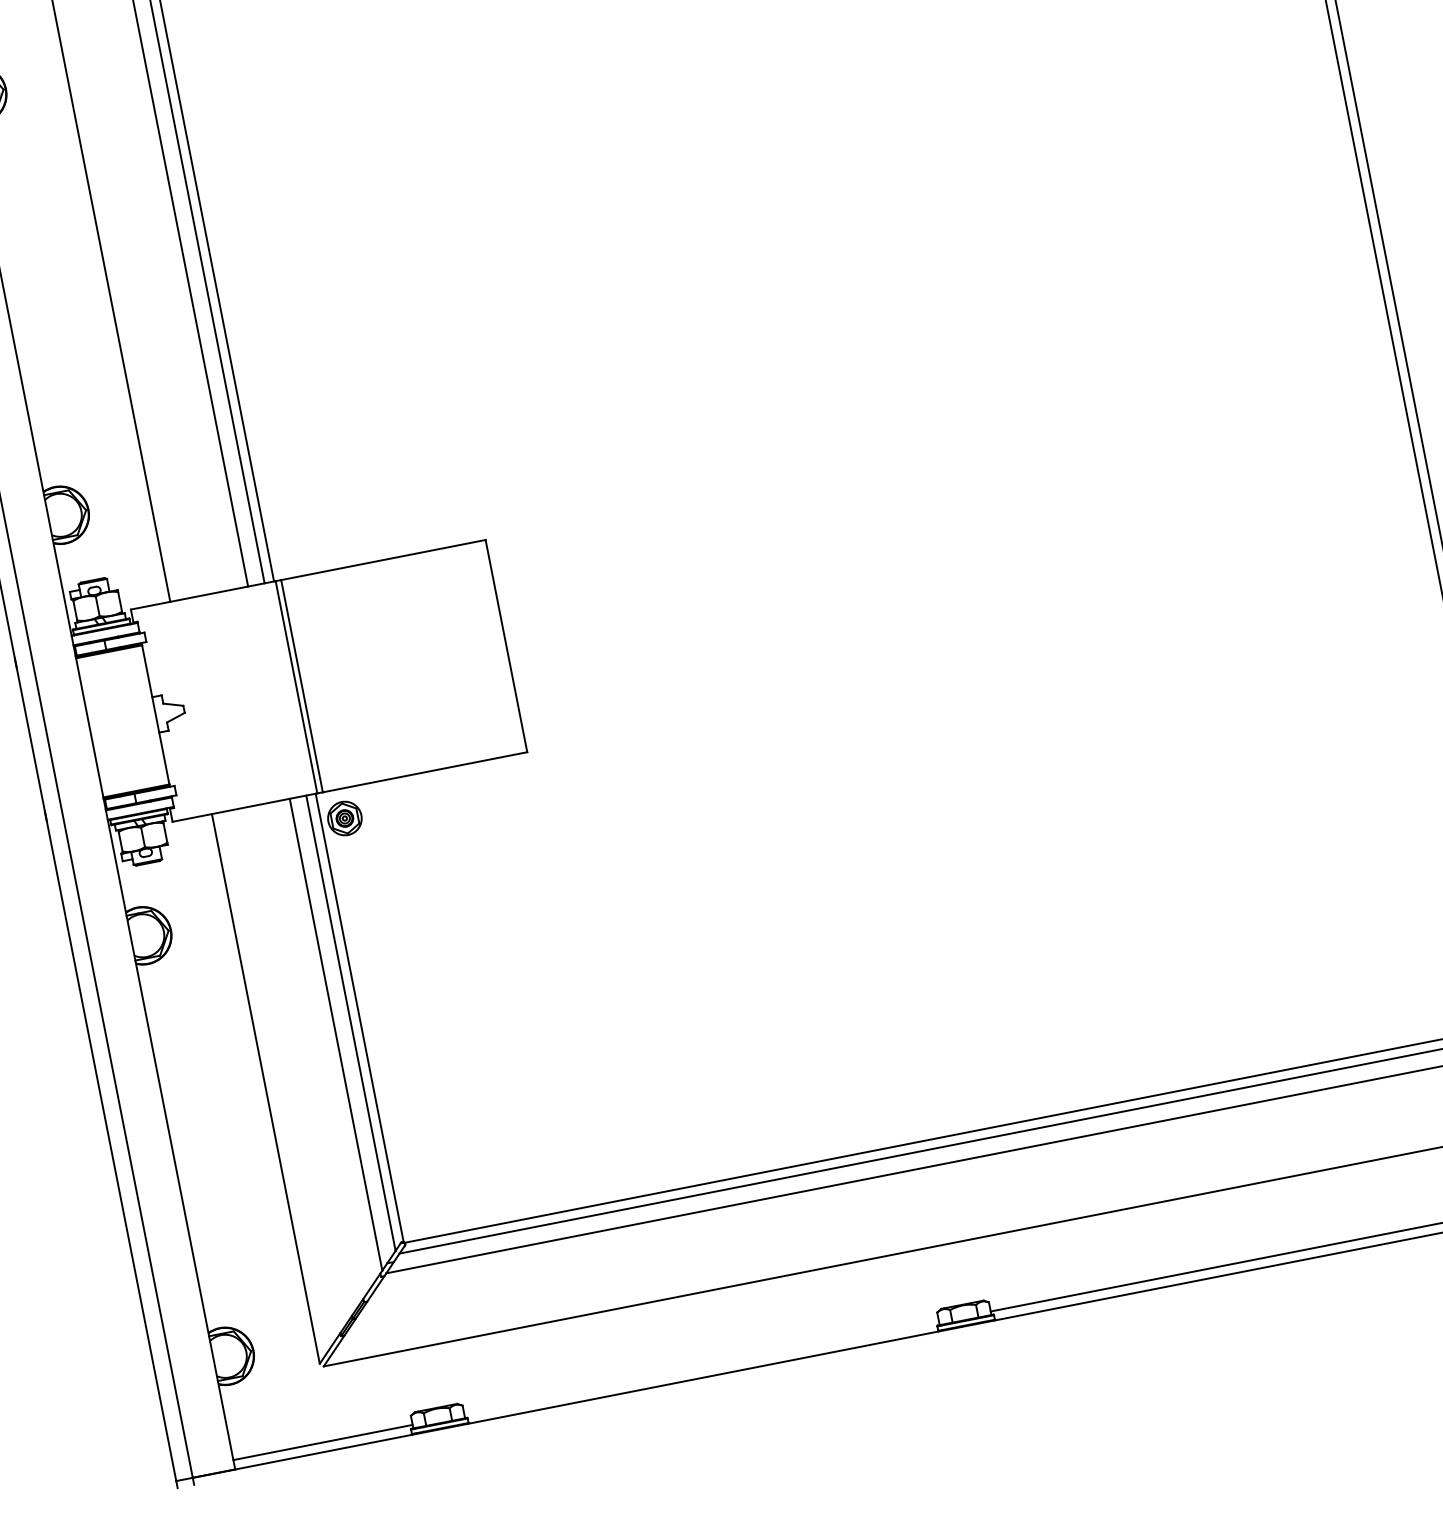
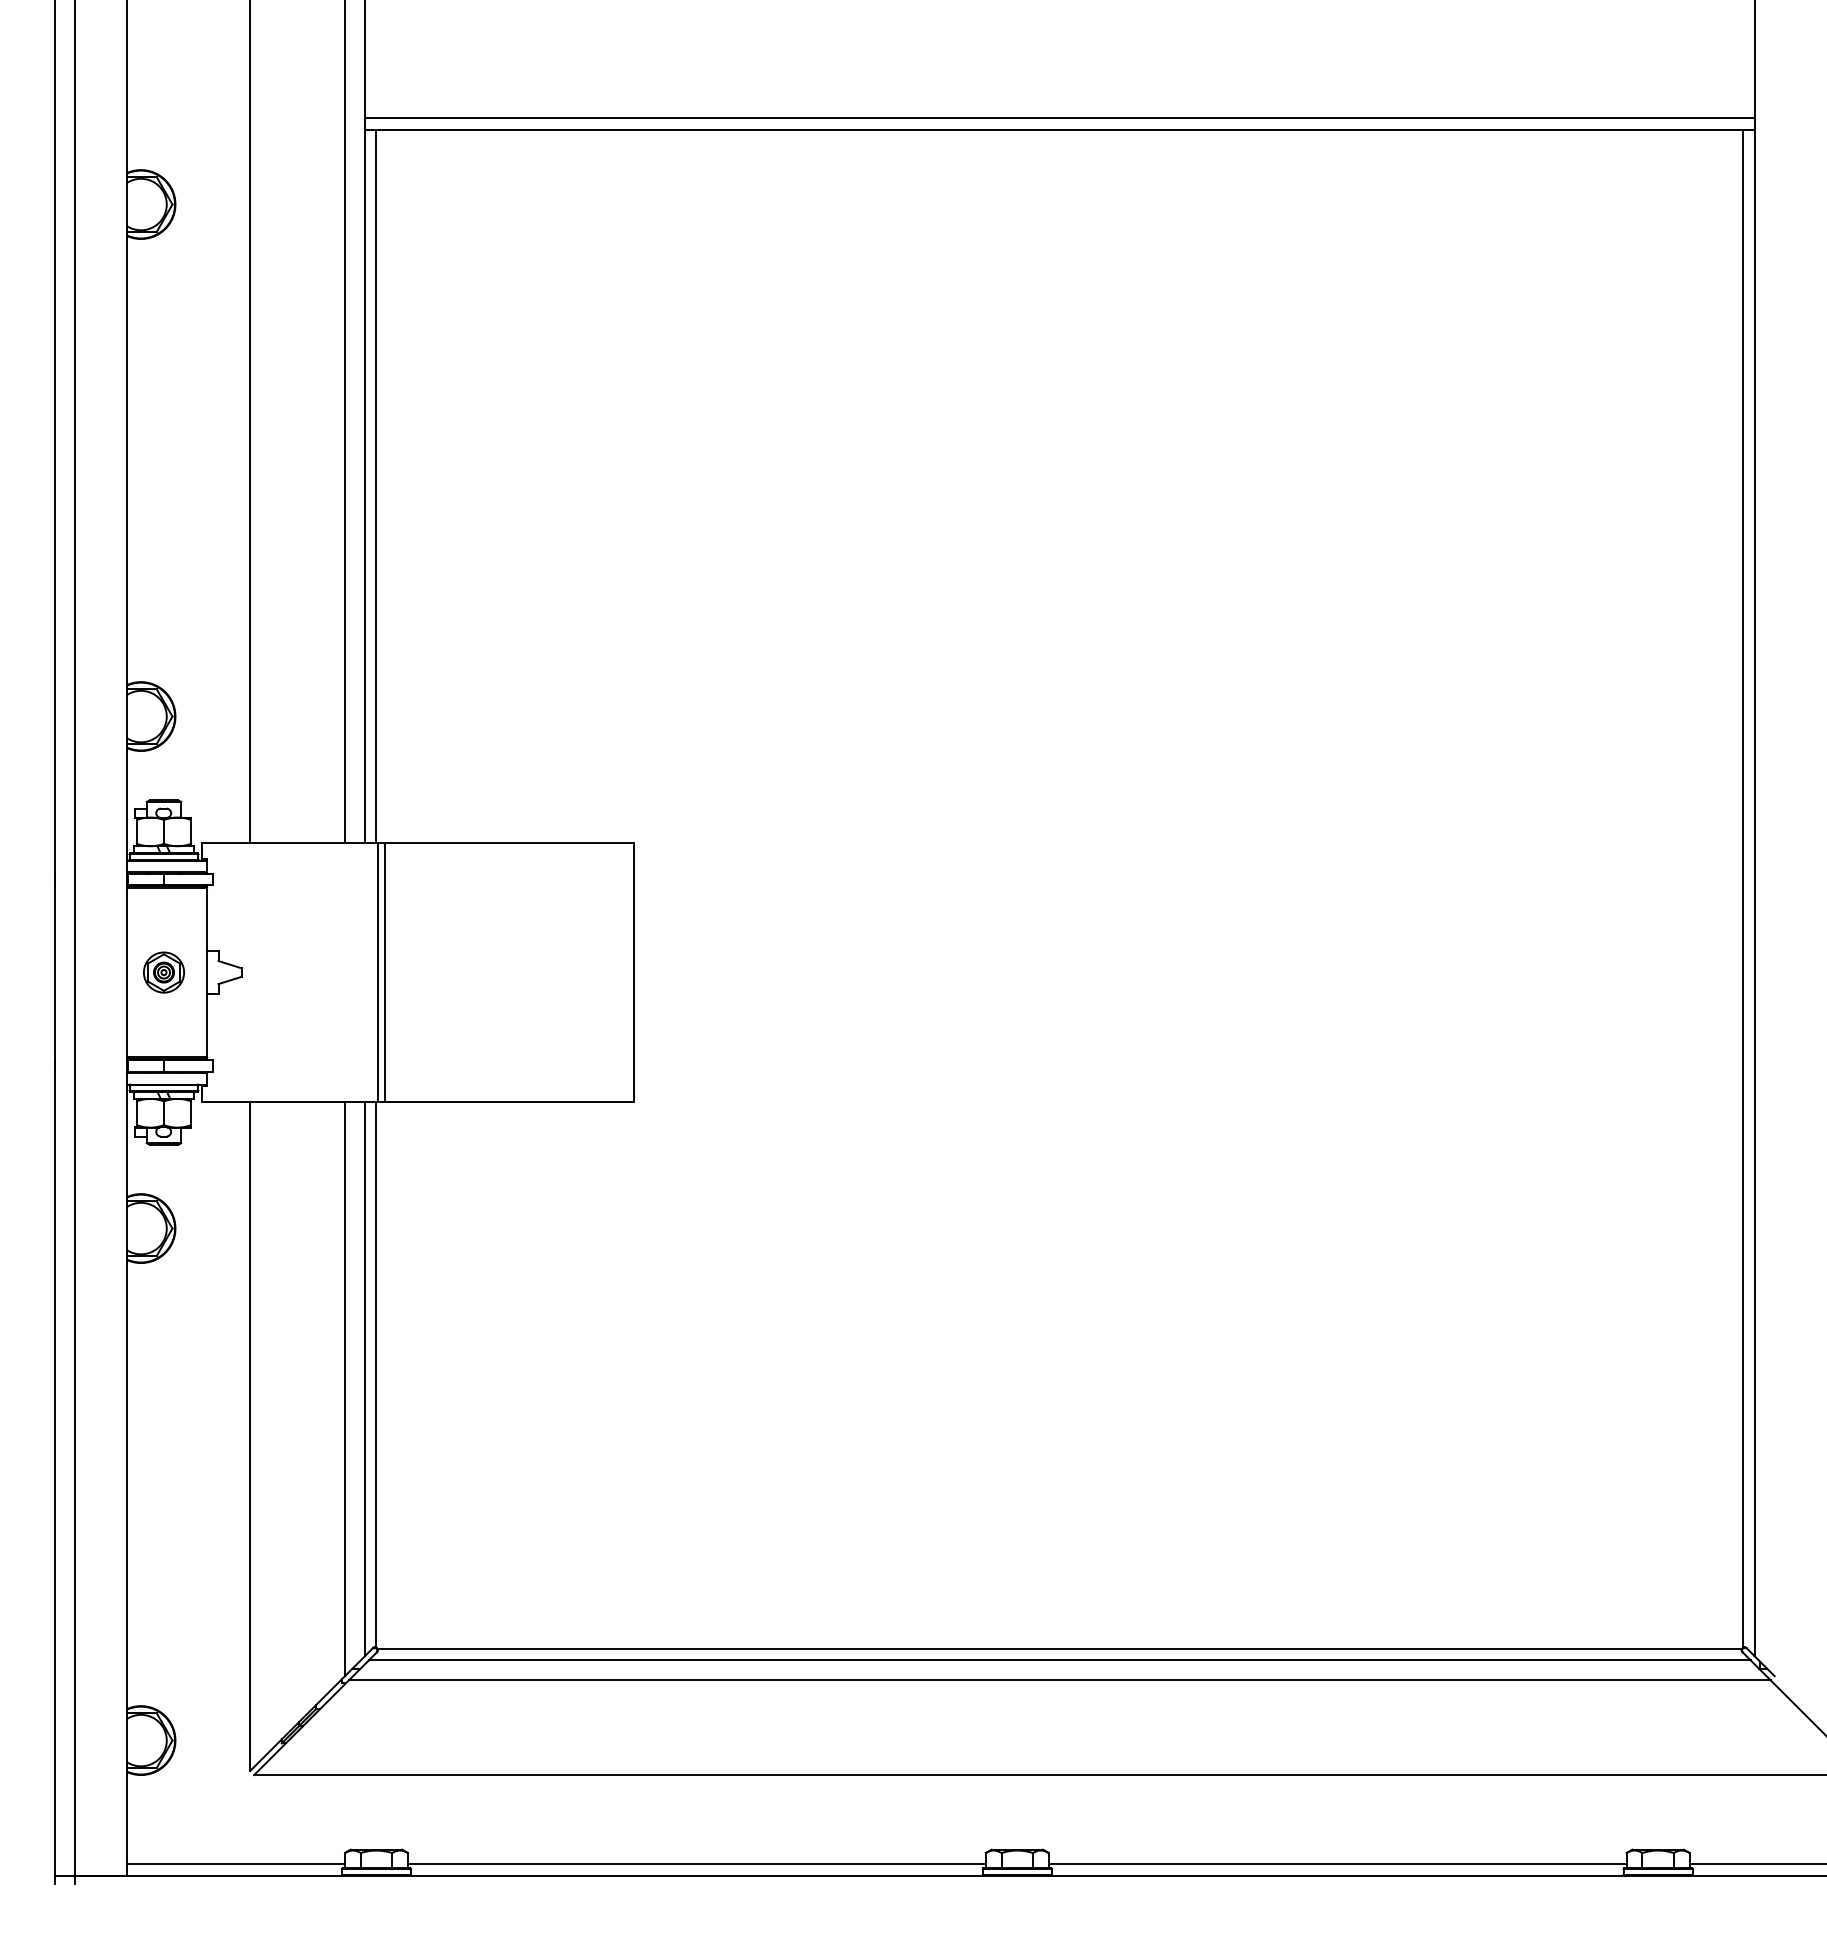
part: (344, 818) -> (163, 972), moved
line: (701, 1368) -> (696, 1864), added

